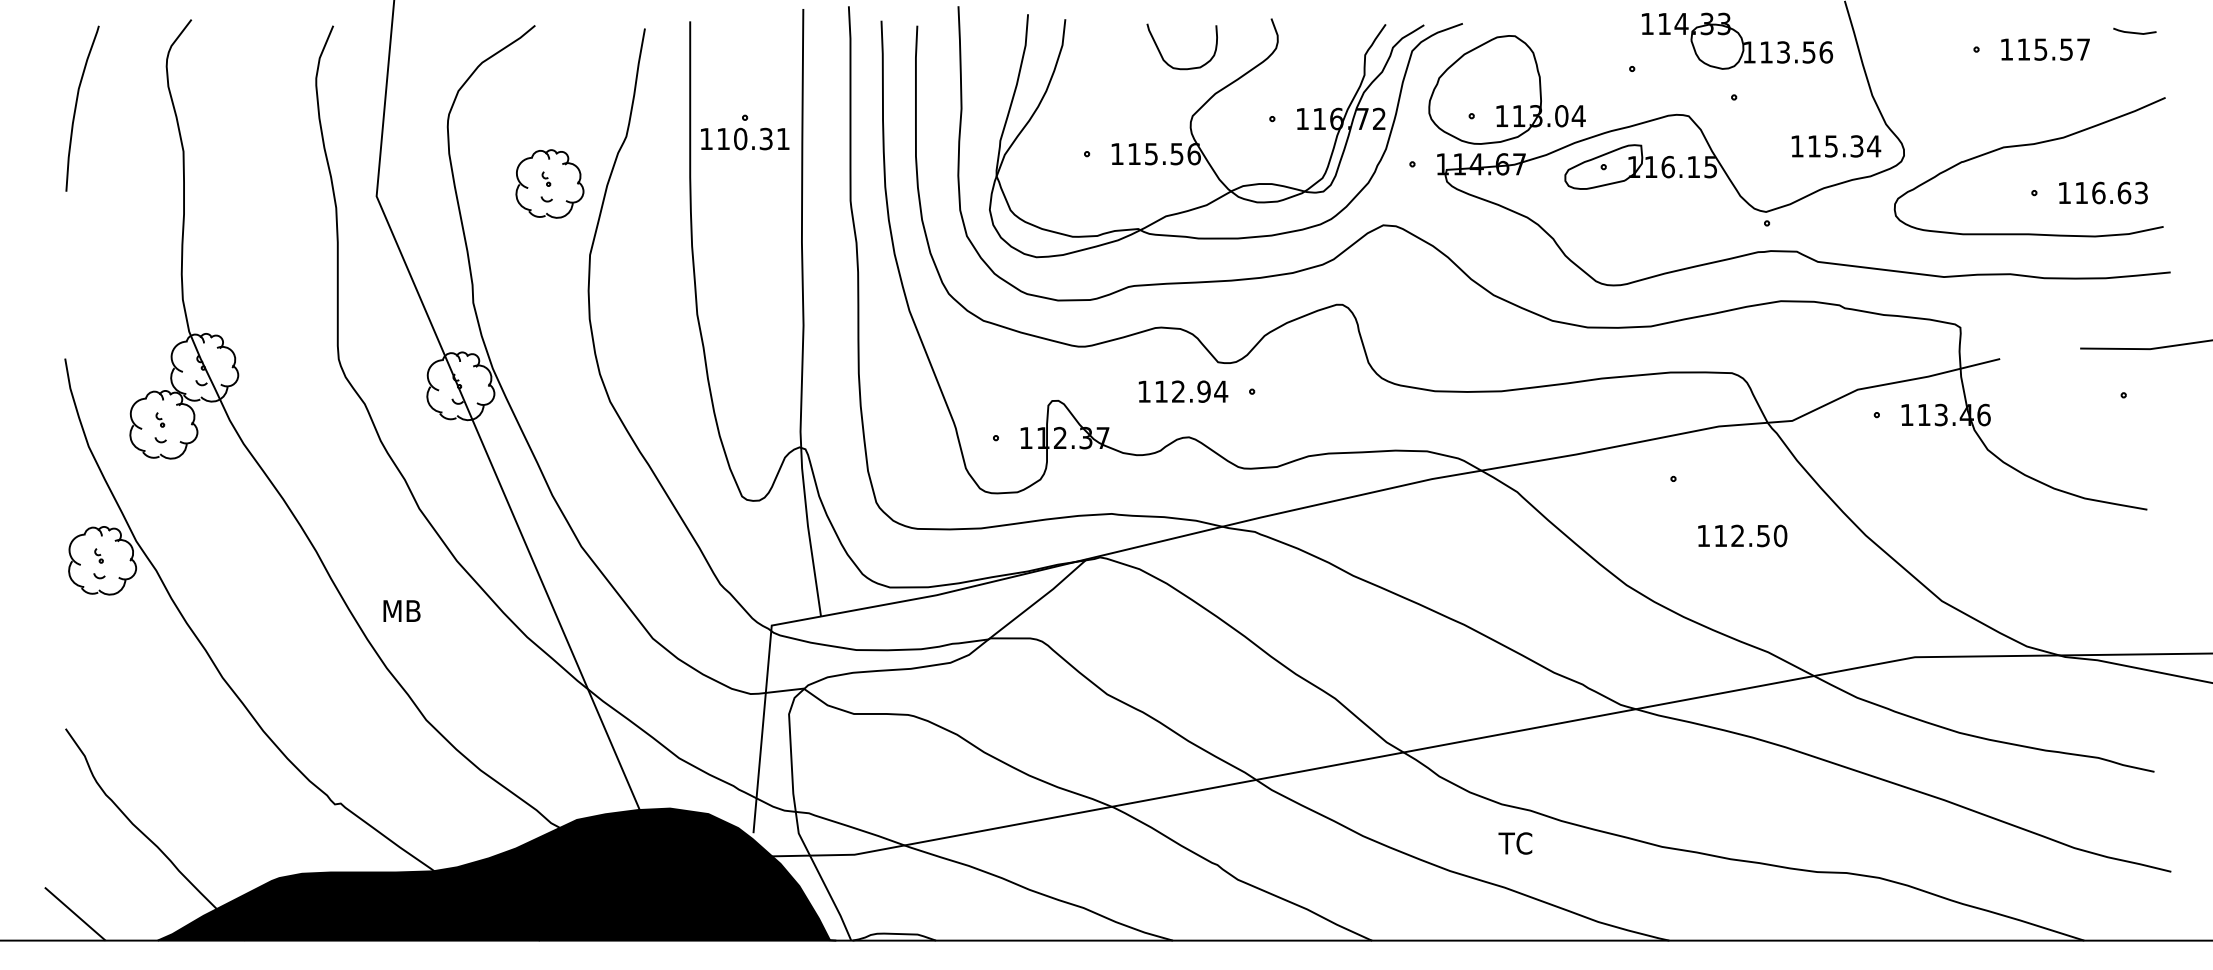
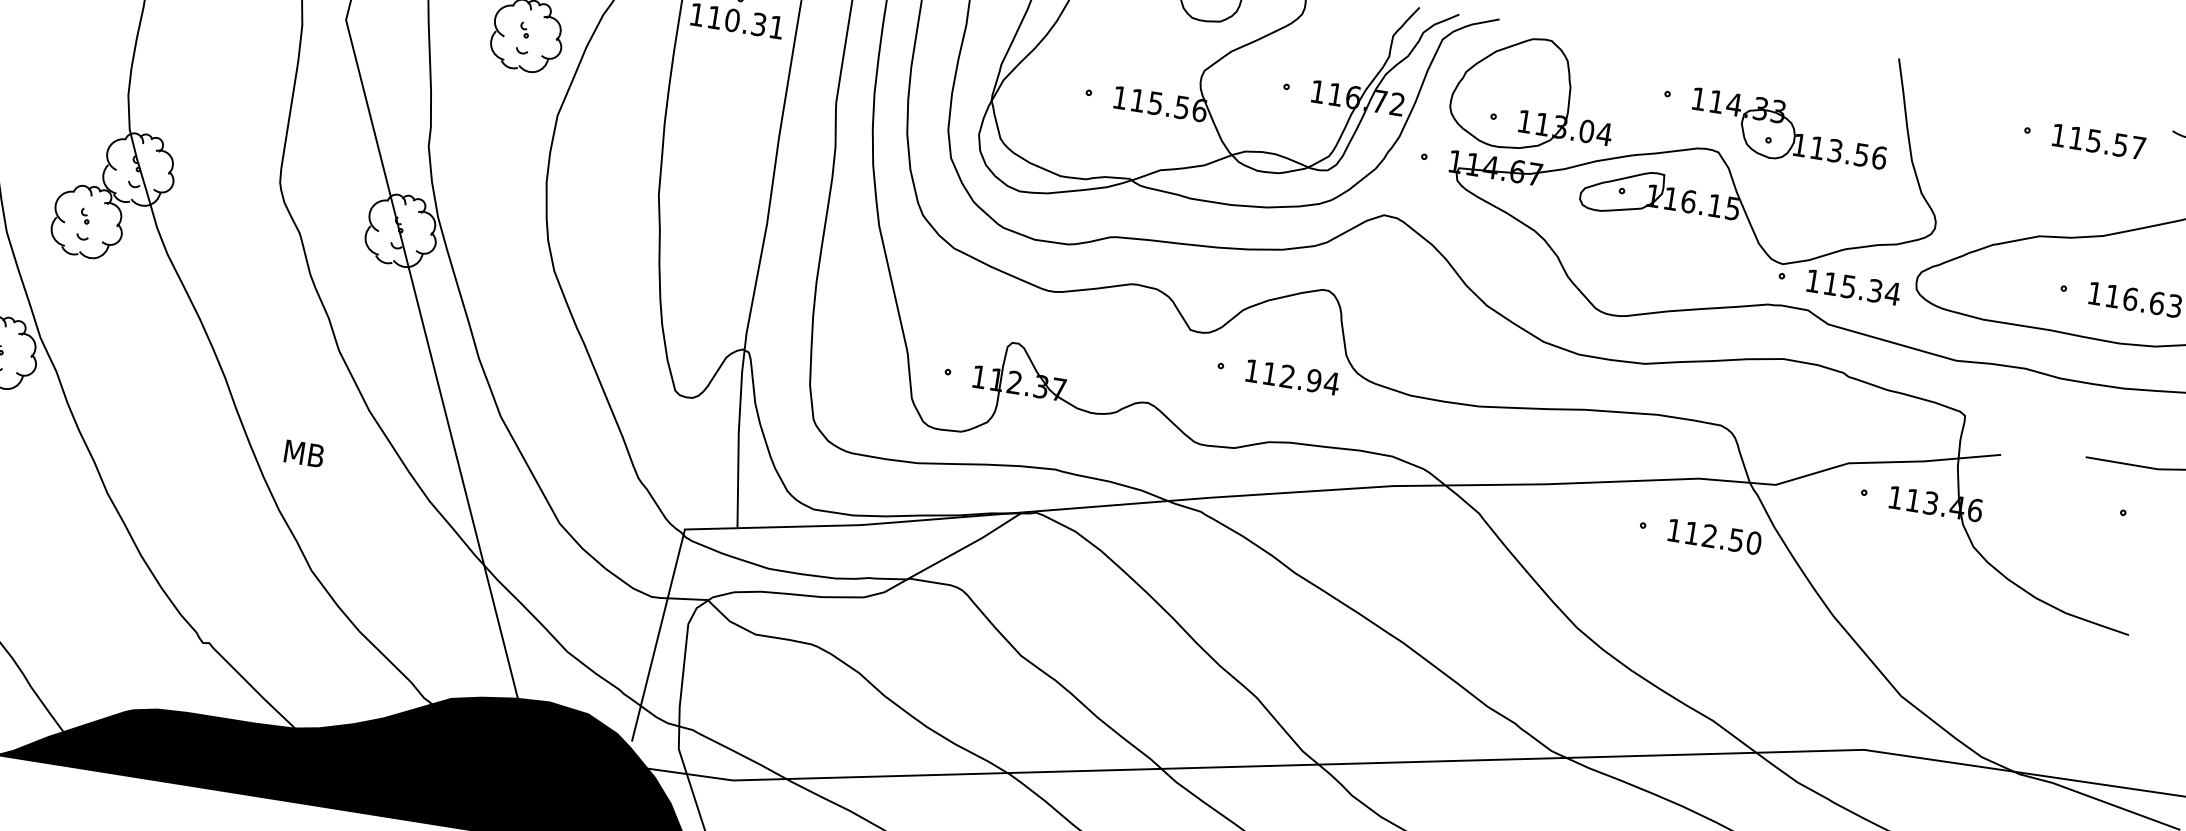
part: (1737, 40) -> (1789, 130), moved
text: (1836, 146) -> (1853, 287), moved
text: (1183, 391) -> (1292, 377), moved
text: (1742, 535) -> (1714, 536), moved

